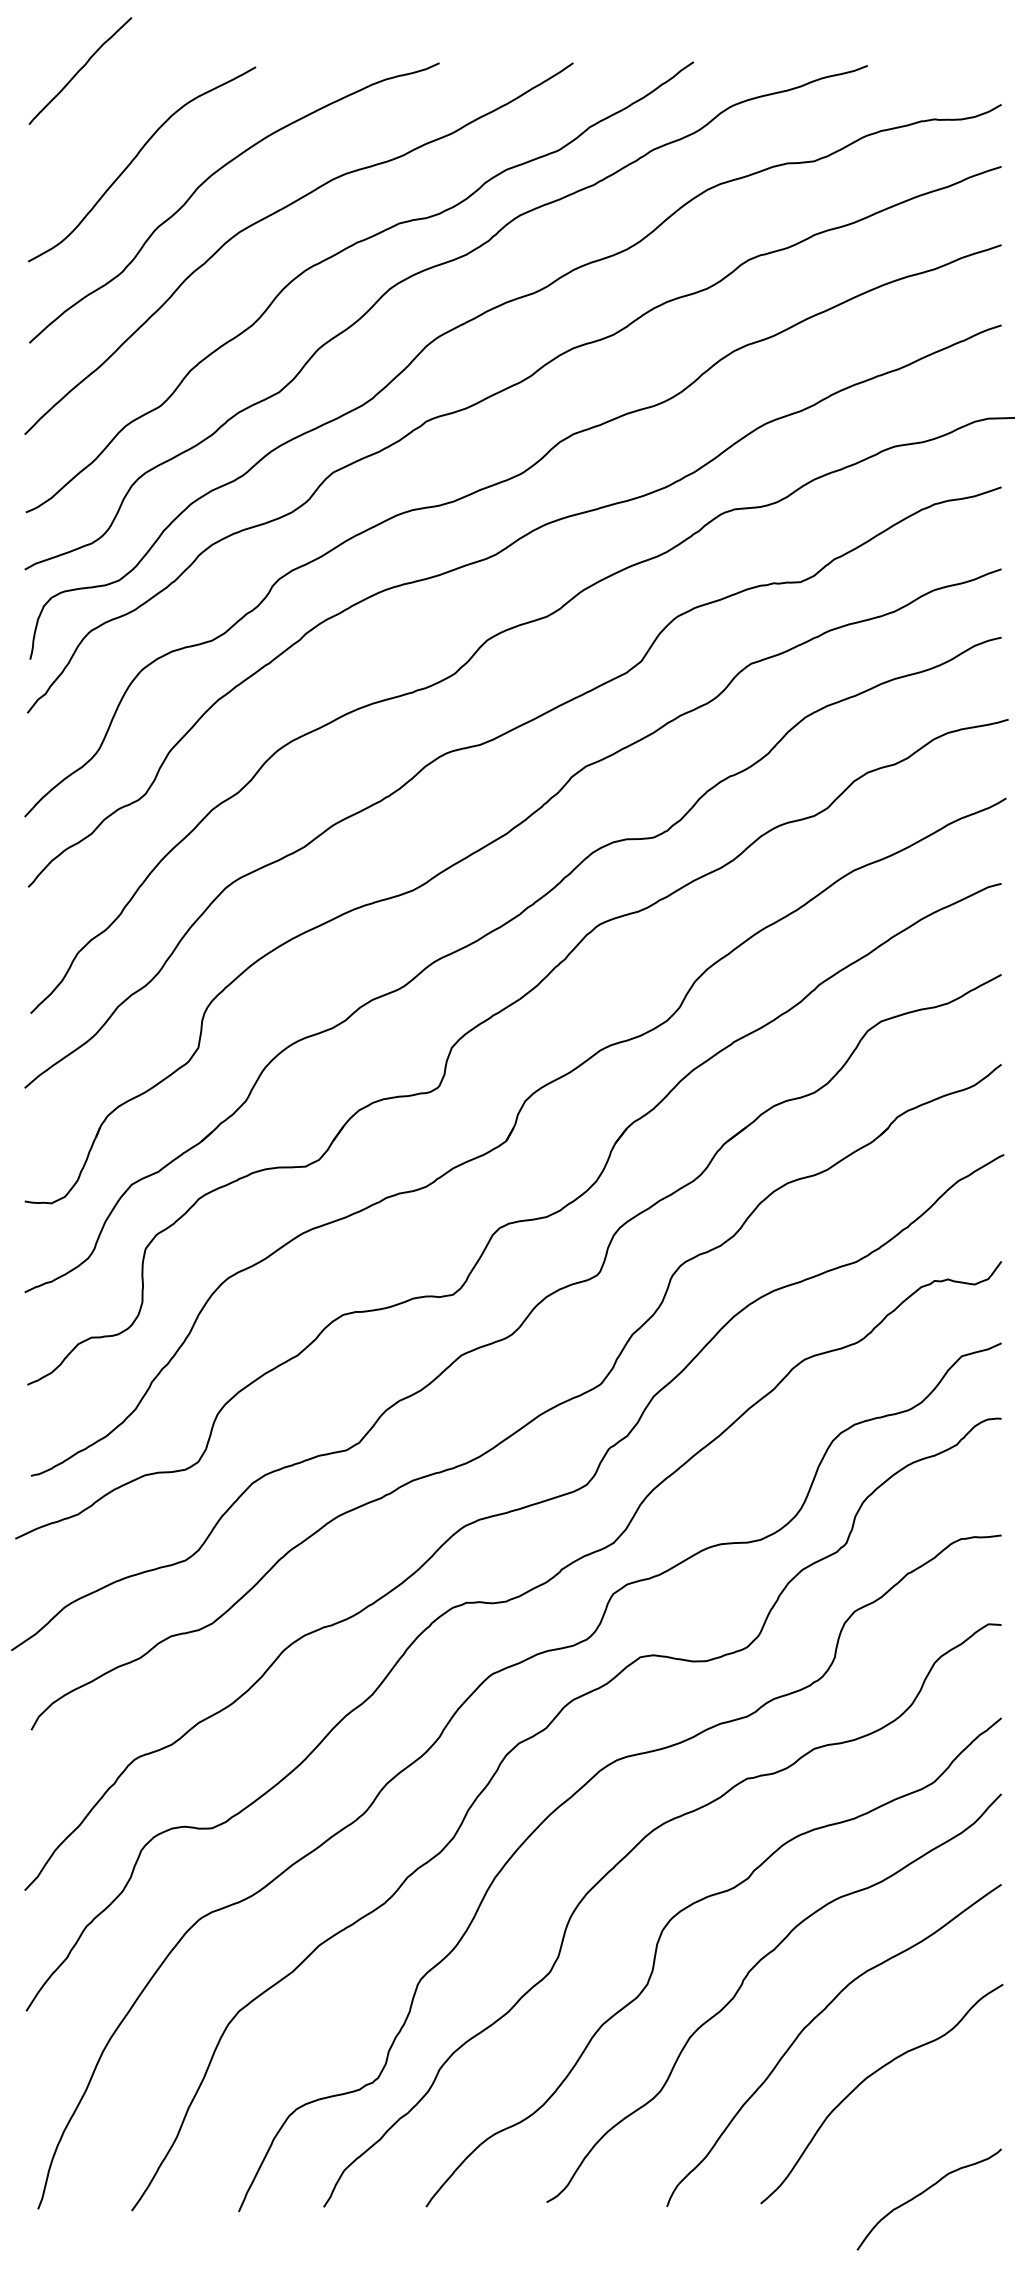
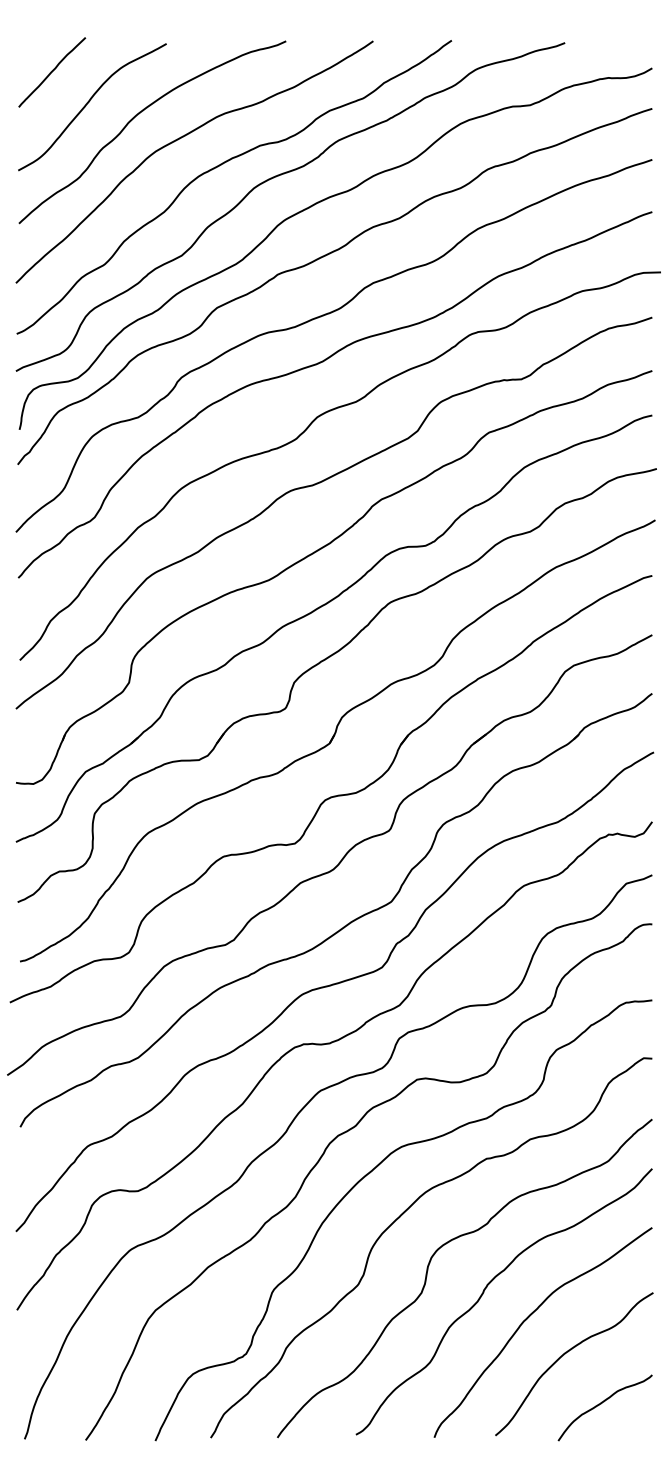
curve: (80, 71) -> (52, 72), moved
curve: (923, 2194) -> (601, 1404), moved

